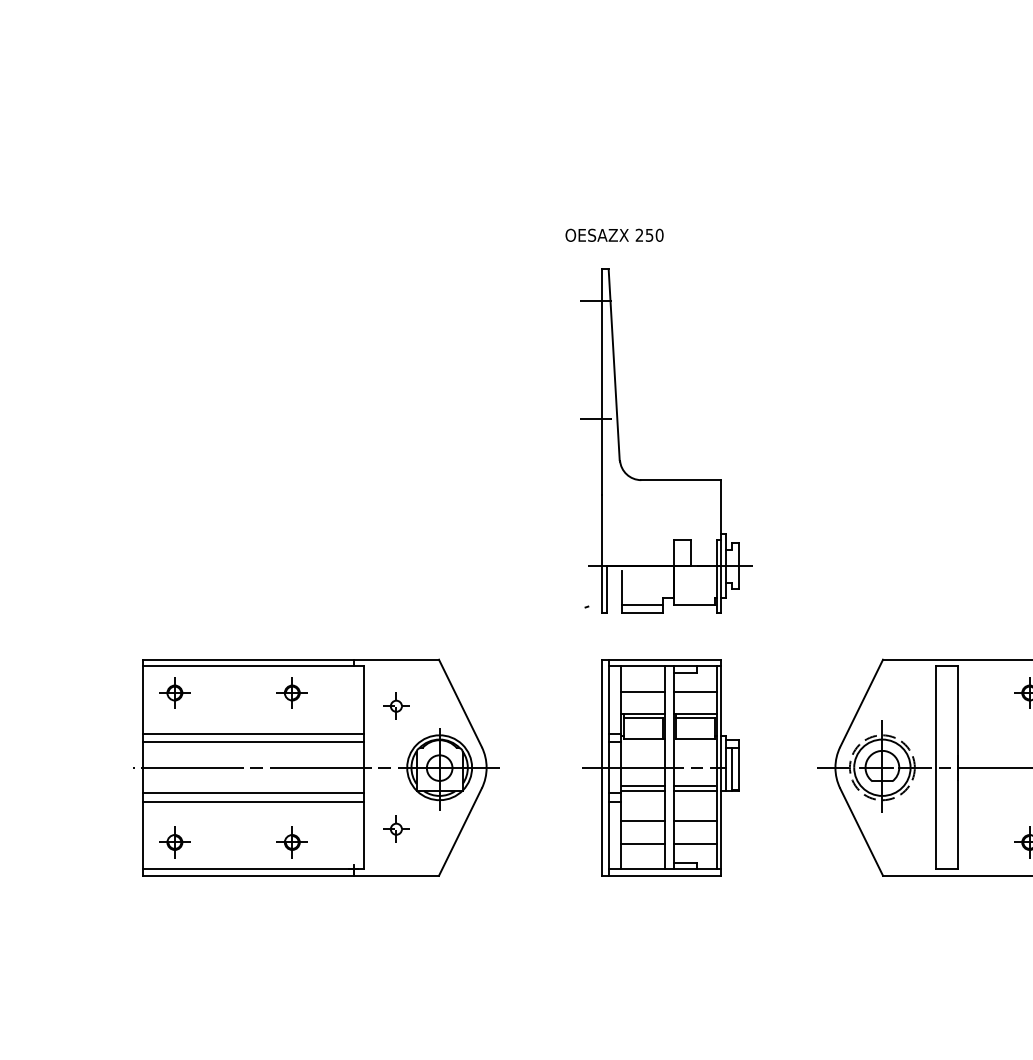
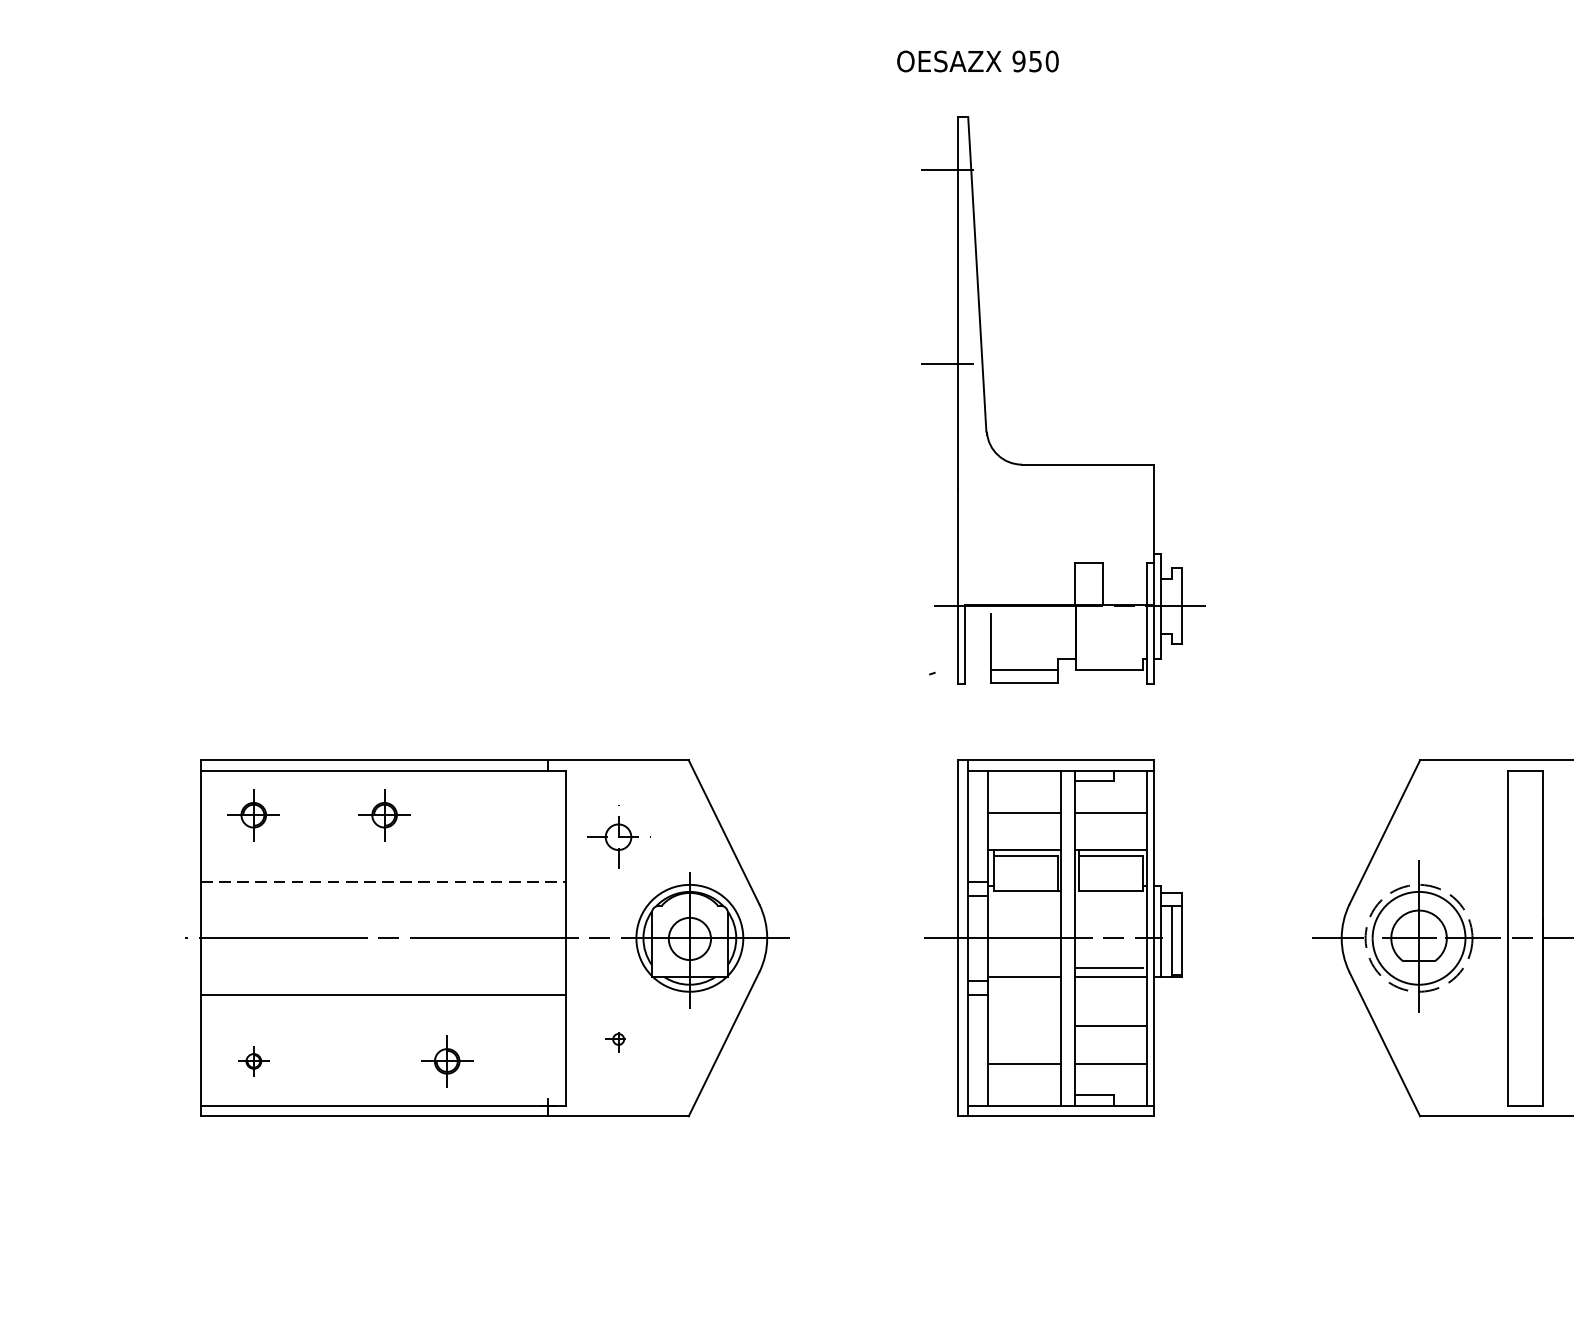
text: (639, 235) -> (1018, 61), 250 -> 950
part: (291, 692) -> (383, 814), moved
part: (396, 705) -> (618, 835), size x1.4
line: (253, 733) -> (383, 881), solid -> dashed
line: (253, 742) -> (383, 896), removed
line: (643, 785) -> (1025, 967), removed
line: (253, 793) -> (383, 980), removed
line: (642, 821) -> (1023, 1026), removed
part: (396, 828) -> (618, 1038), size x0.6
part: (174, 842) -> (253, 1061), size x0.6

